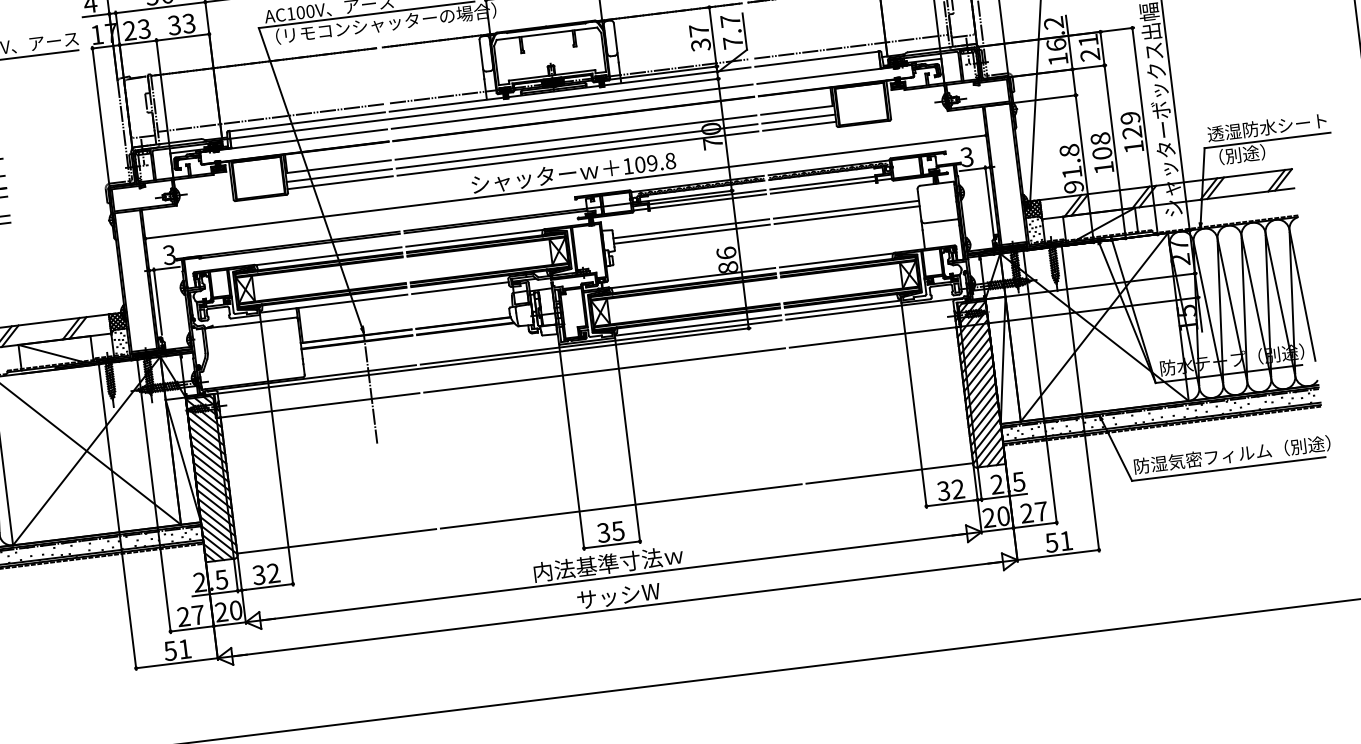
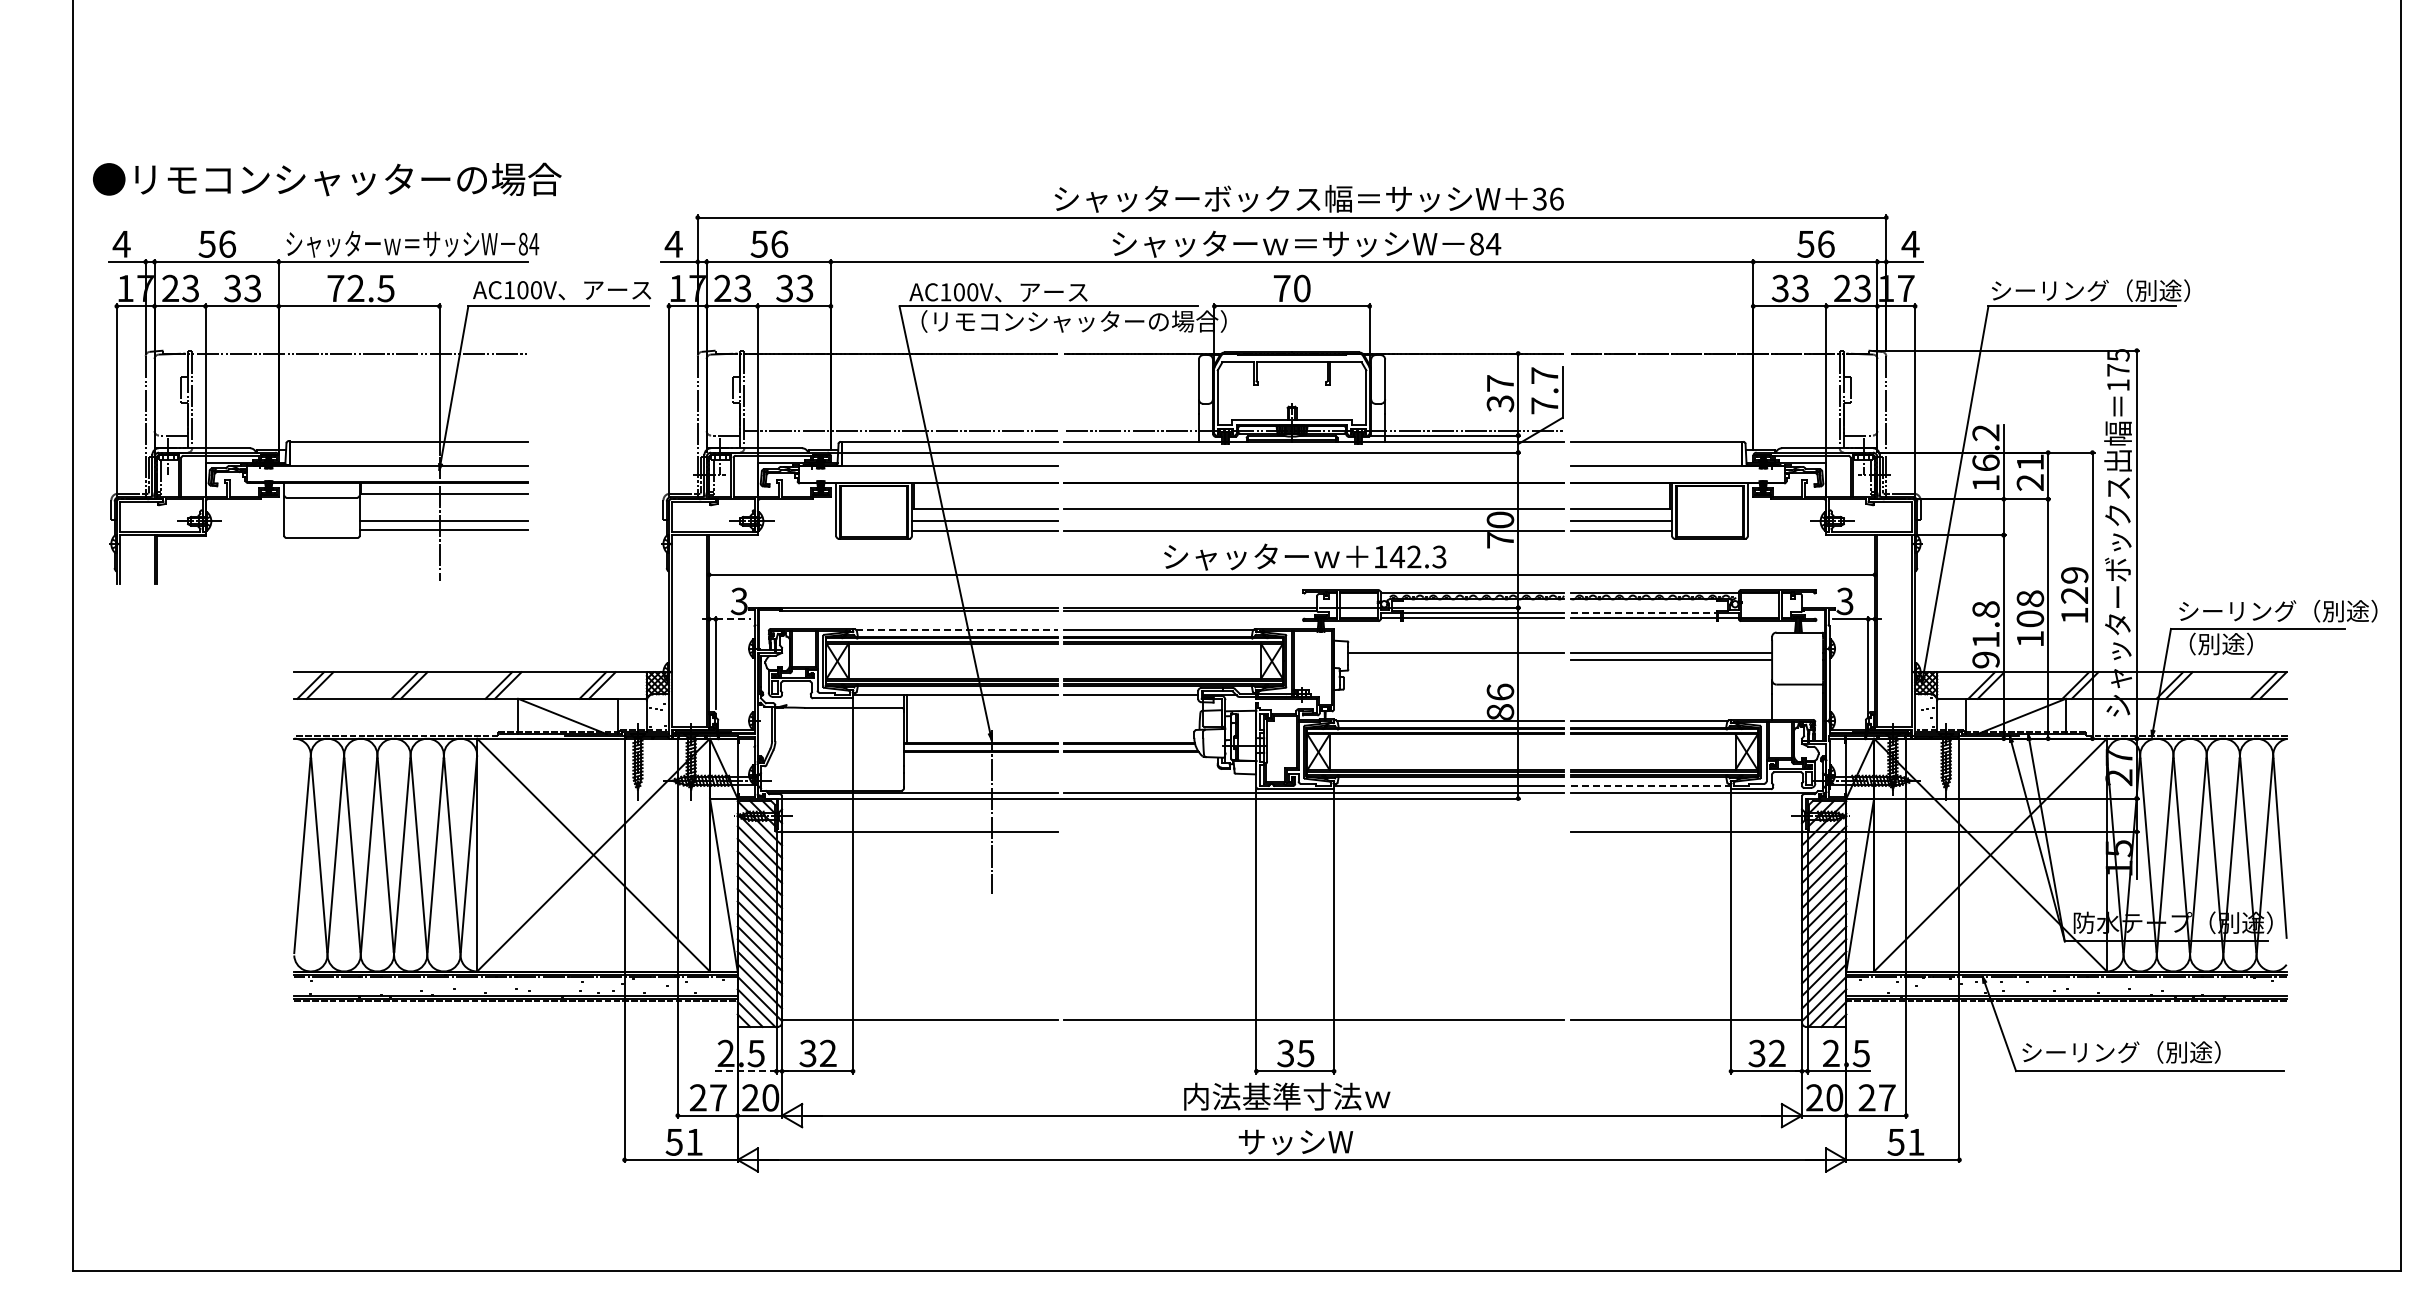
line: (850, 47) -> (1704, 431), removed
line: (572, 106) -> (1314, 466), removed
text: (1279, 125) -> (2277, 610), 透湿防水シート -> シーリング（別途）
line: (577, 146) -> (1314, 521), removed
text: (654, 162) -> (1417, 556), 109.8 -> 142.3
line: (822, 183) -> (1643, 612), solid -> dashed
line: (692, 234) -> (1456, 660), removed
line: (328, 256) -> (956, 629), solid -> dashed
line: (166, 268) -> (733, 619), solid -> dashed
line: (843, 307) -> (1651, 786), solid -> dashed
line: (604, 370) -> (1314, 831), removed
text: (1232, 454) -> (2157, 1052), 防湿気密フィルム（別途） -> シーリング（別途）
line: (214, 593) -> (744, 1071), solid -> dashed

